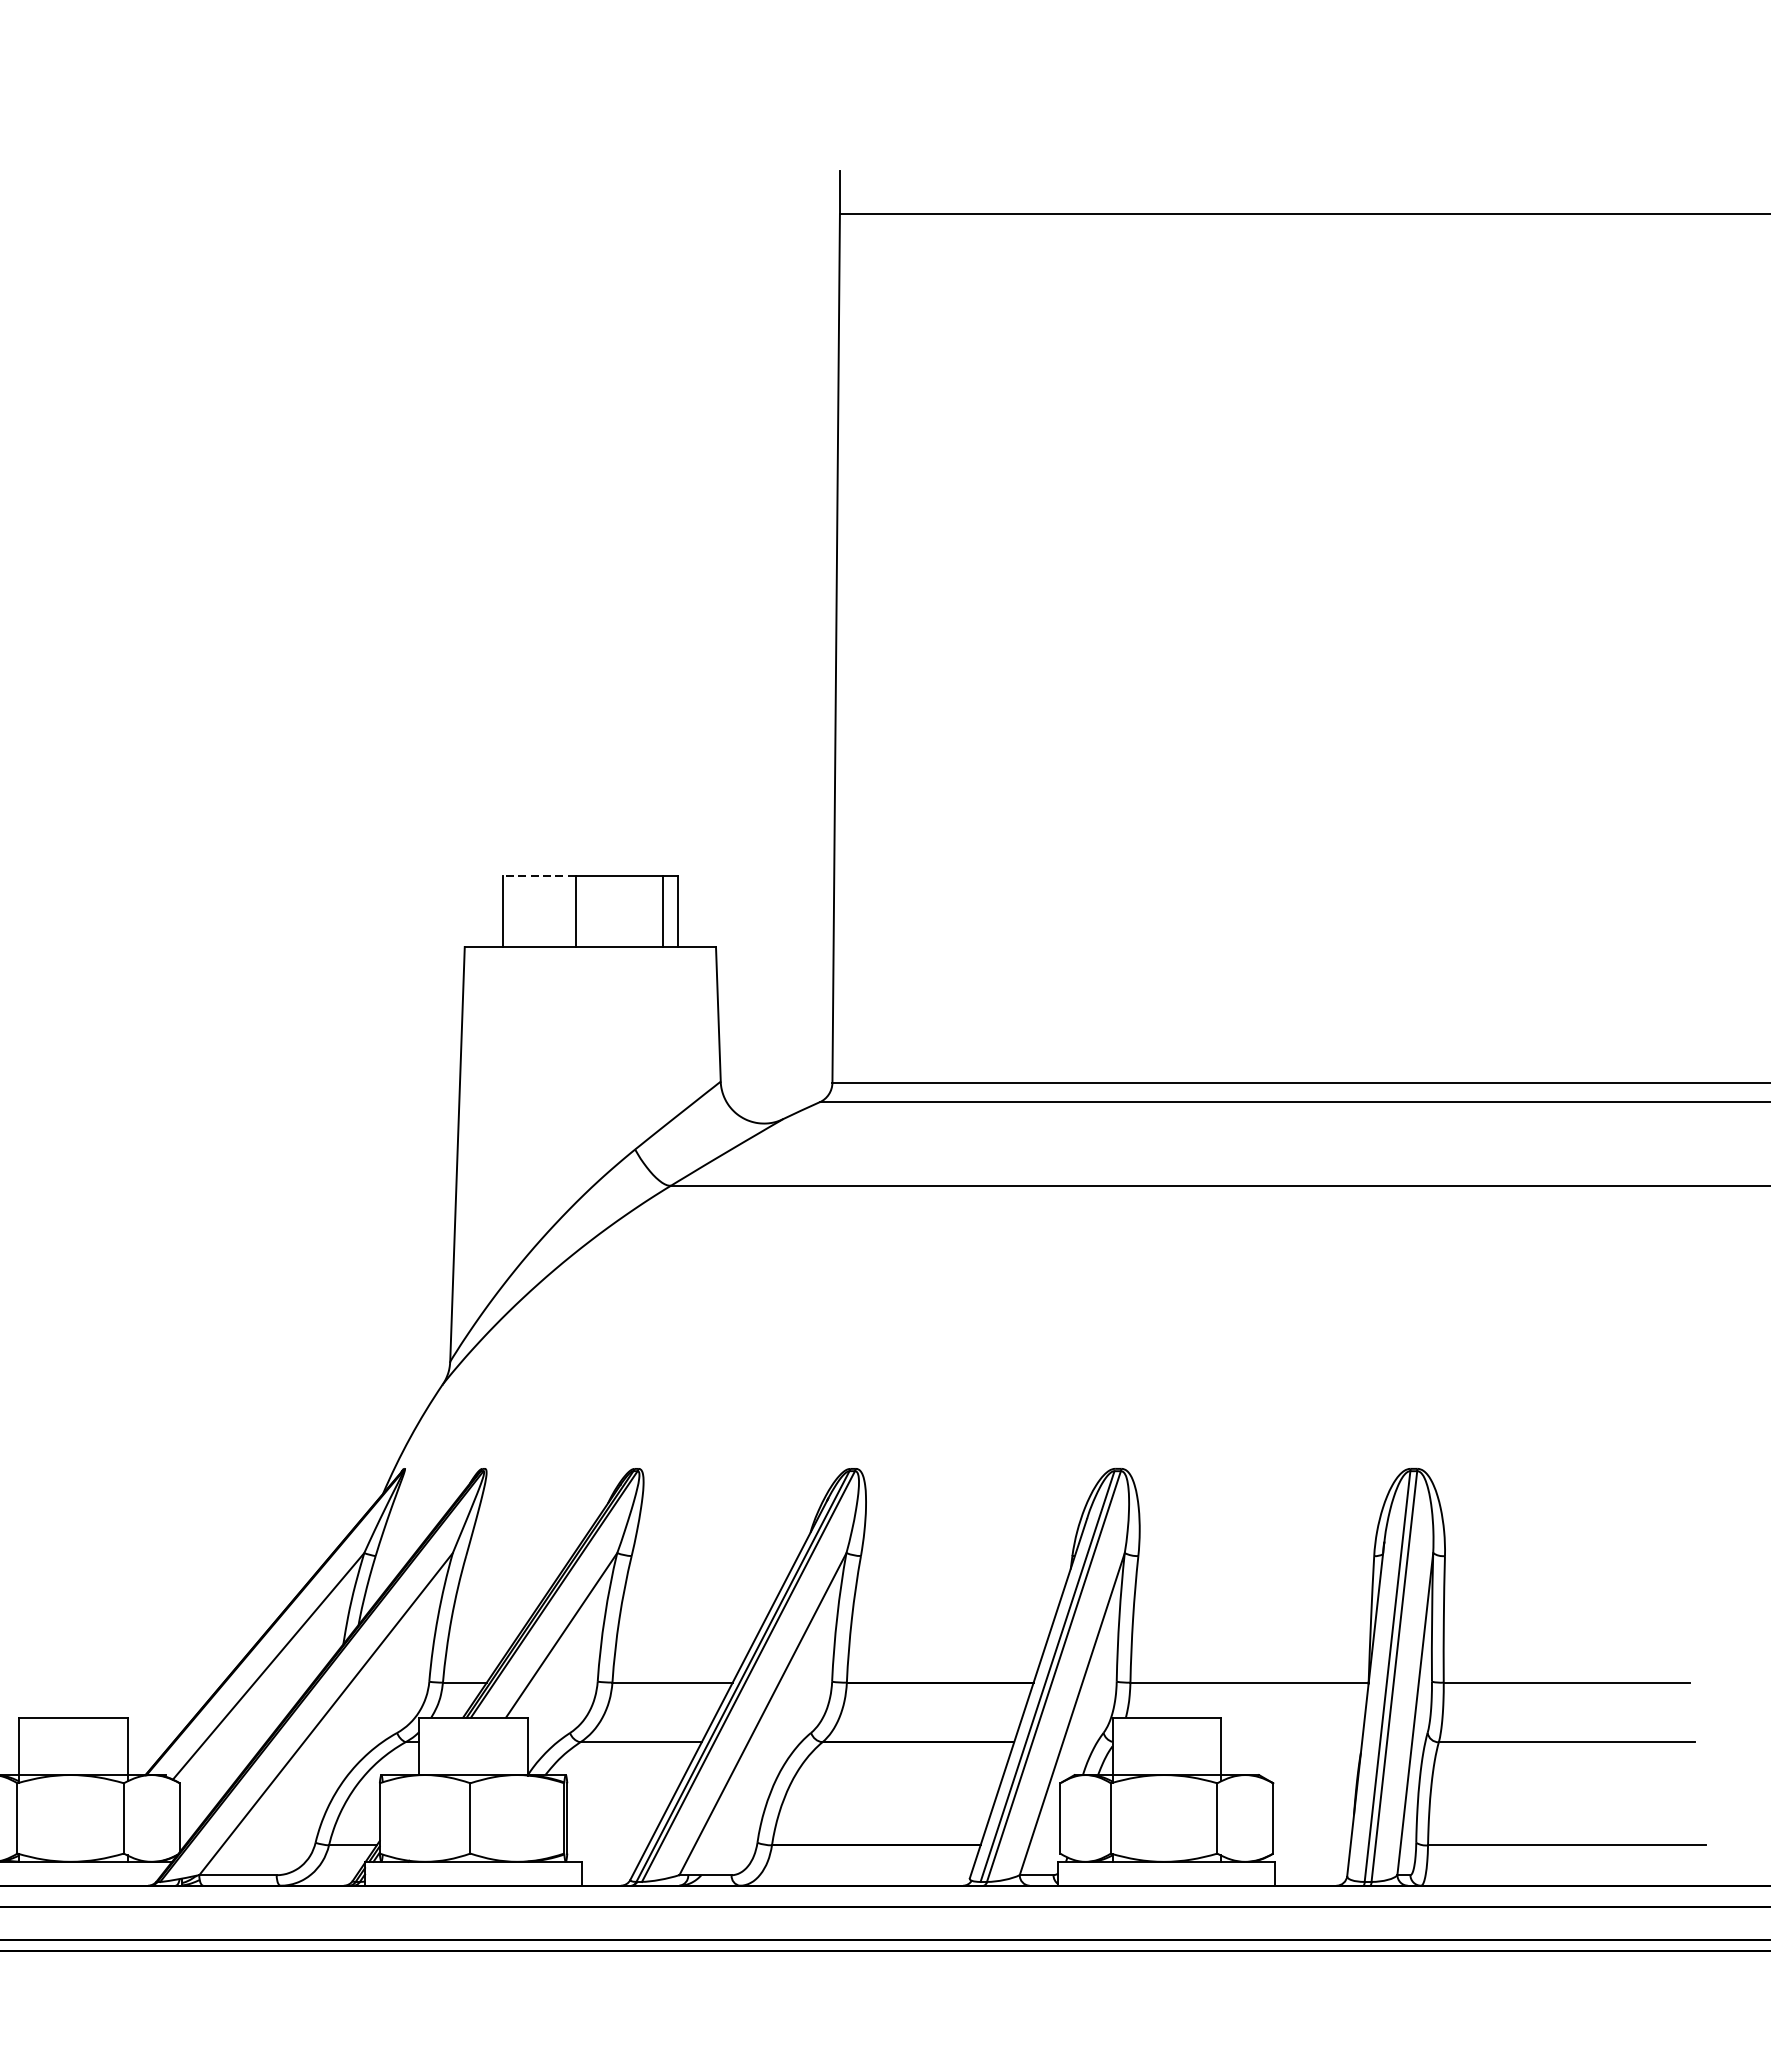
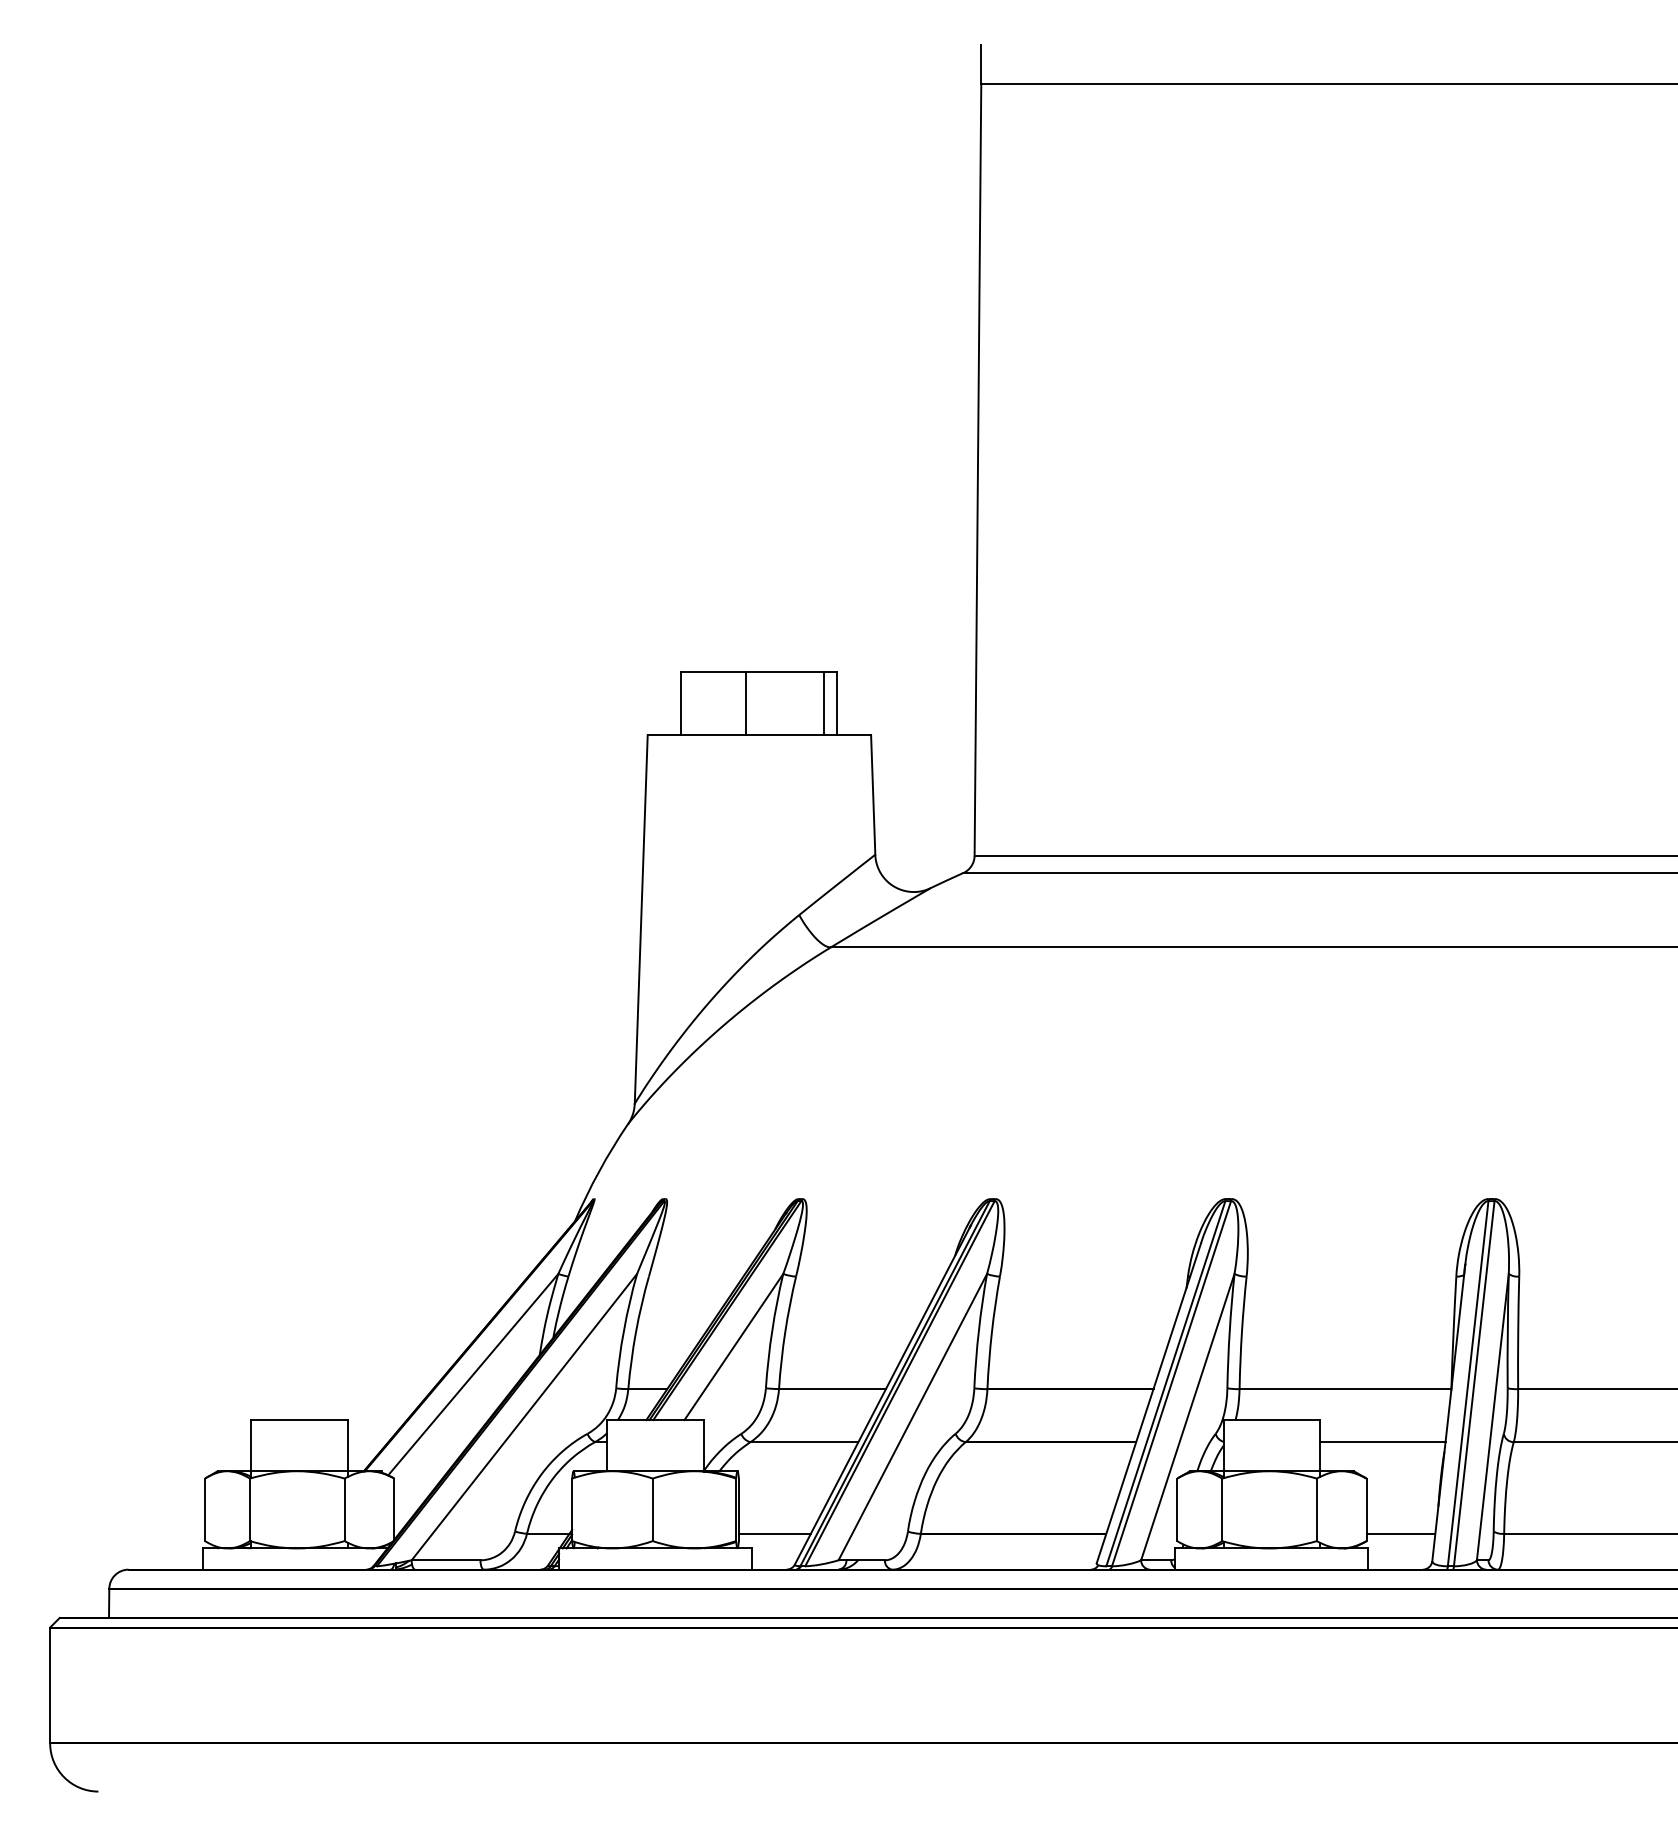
line: (538, 876) -> (713, 672), dashed -> solid
line: (1291, 1742) -> (1382, 1442), added
line: (607, 1845) -> (774, 1533), added
line: (1311, 1845) -> (1400, 1533), added

